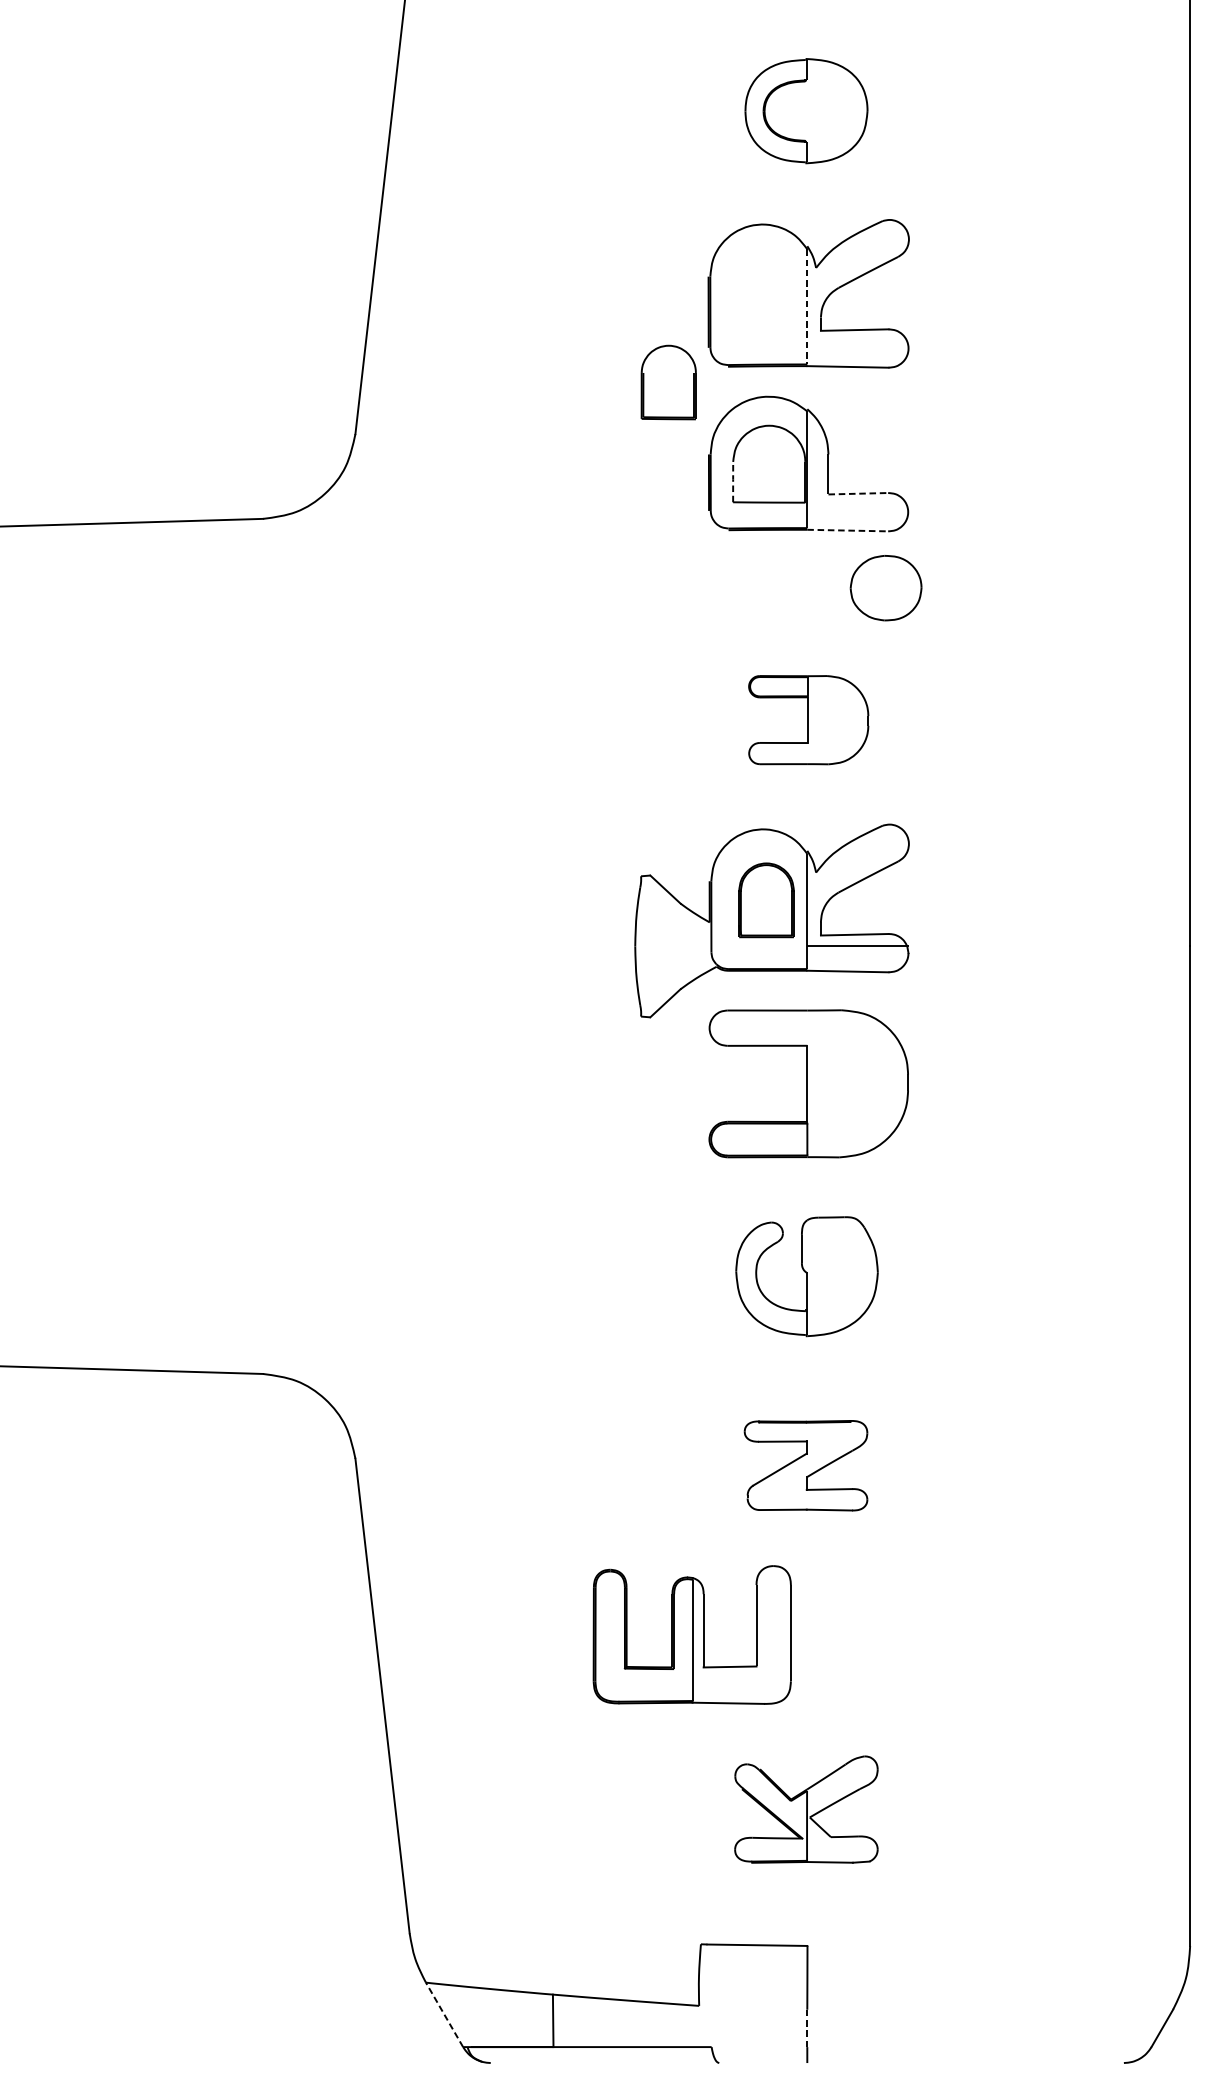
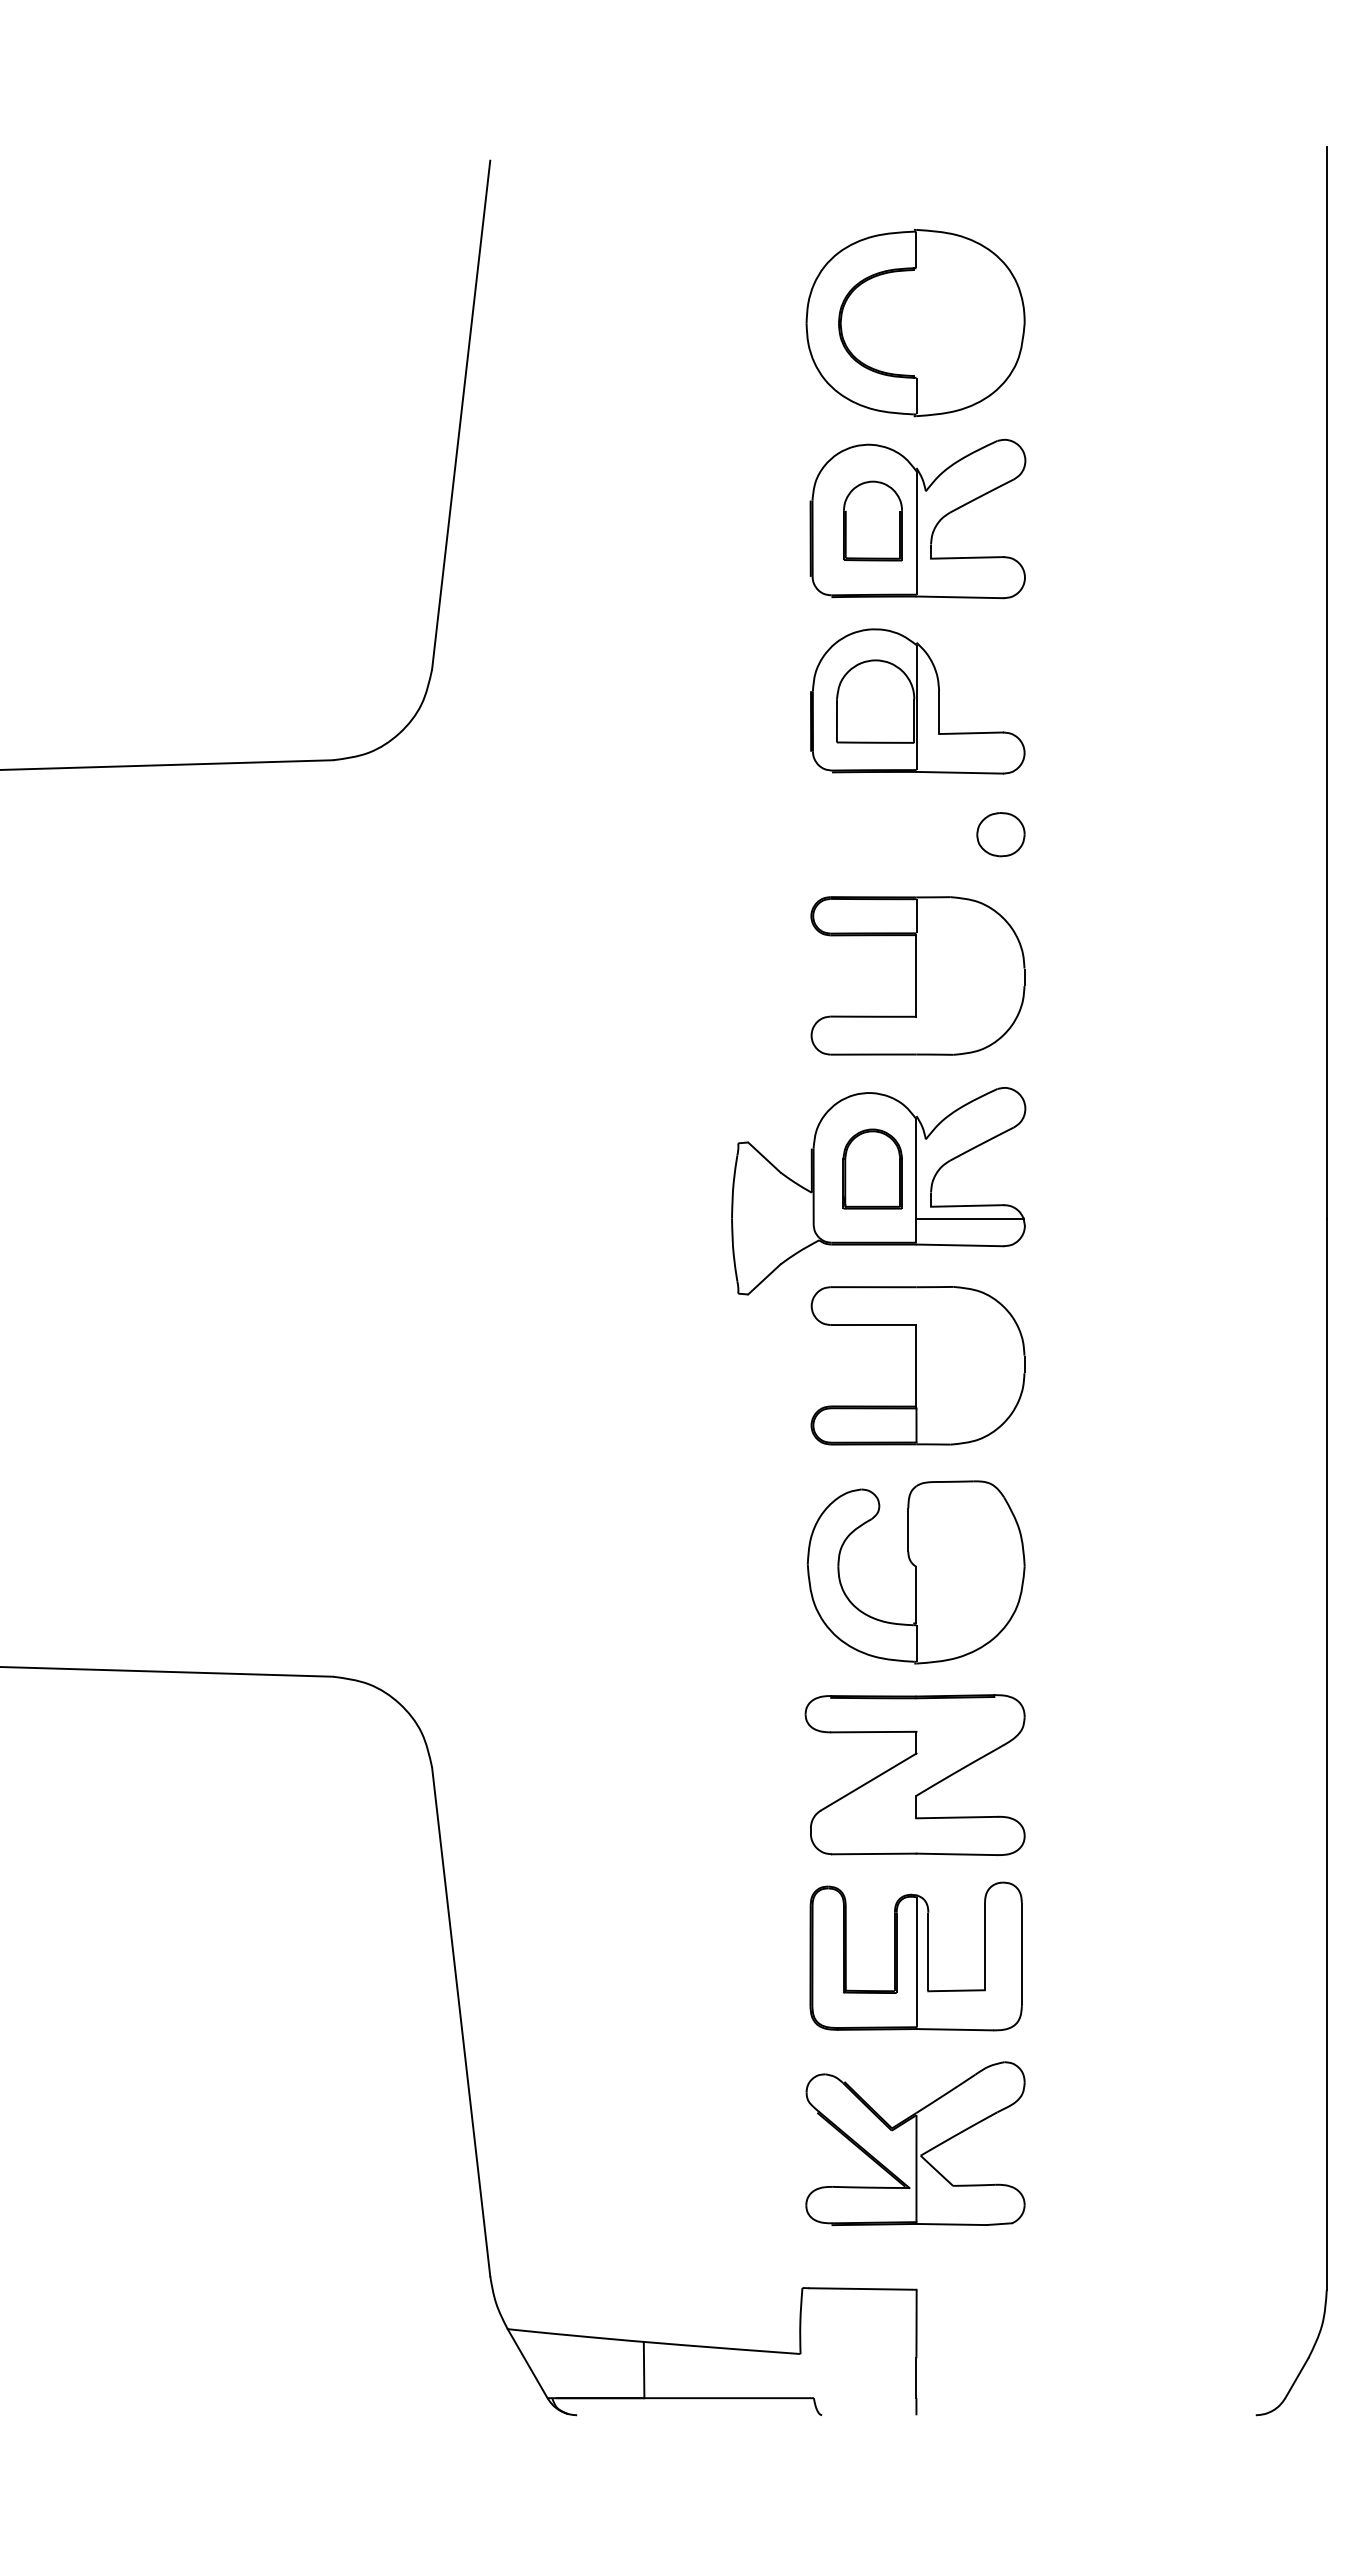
part: (806, 111) -> (915, 323), size x1.67
line: (807, 307) -> (916, 533), dashed -> solid
part: (668, 381) -> (872, 520), moved
line: (732, 481) -> (836, 720), dashed -> solid
line: (858, 493) -> (971, 733), dashed -> solid
line: (848, 530) -> (960, 772), dashed -> solid
part: (885, 588) -> (1000, 834), size x0.62
part: (808, 719) -> (917, 975), size x1.67
part: (806, 1276) -> (915, 1572), size x1.43
part: (805, 1465) -> (914, 1774), size x1.67
part: (691, 1635) -> (915, 1956), moved
part: (806, 1809) -> (915, 2143), size x1.43
line: (444, 2014) -> (527, 2363), dashed -> solid
line: (807, 2027) -> (916, 2377), dashed -> solid

